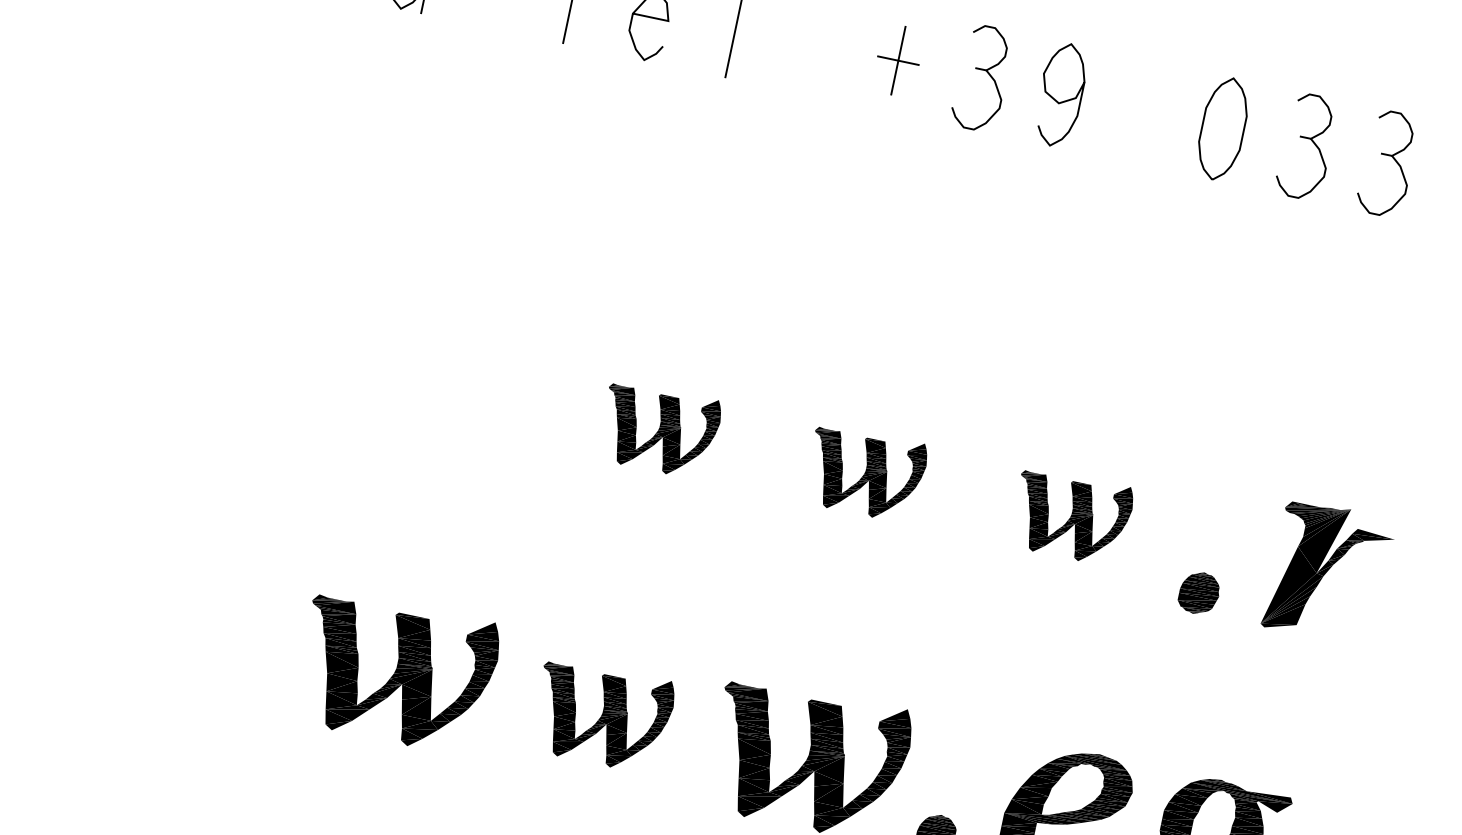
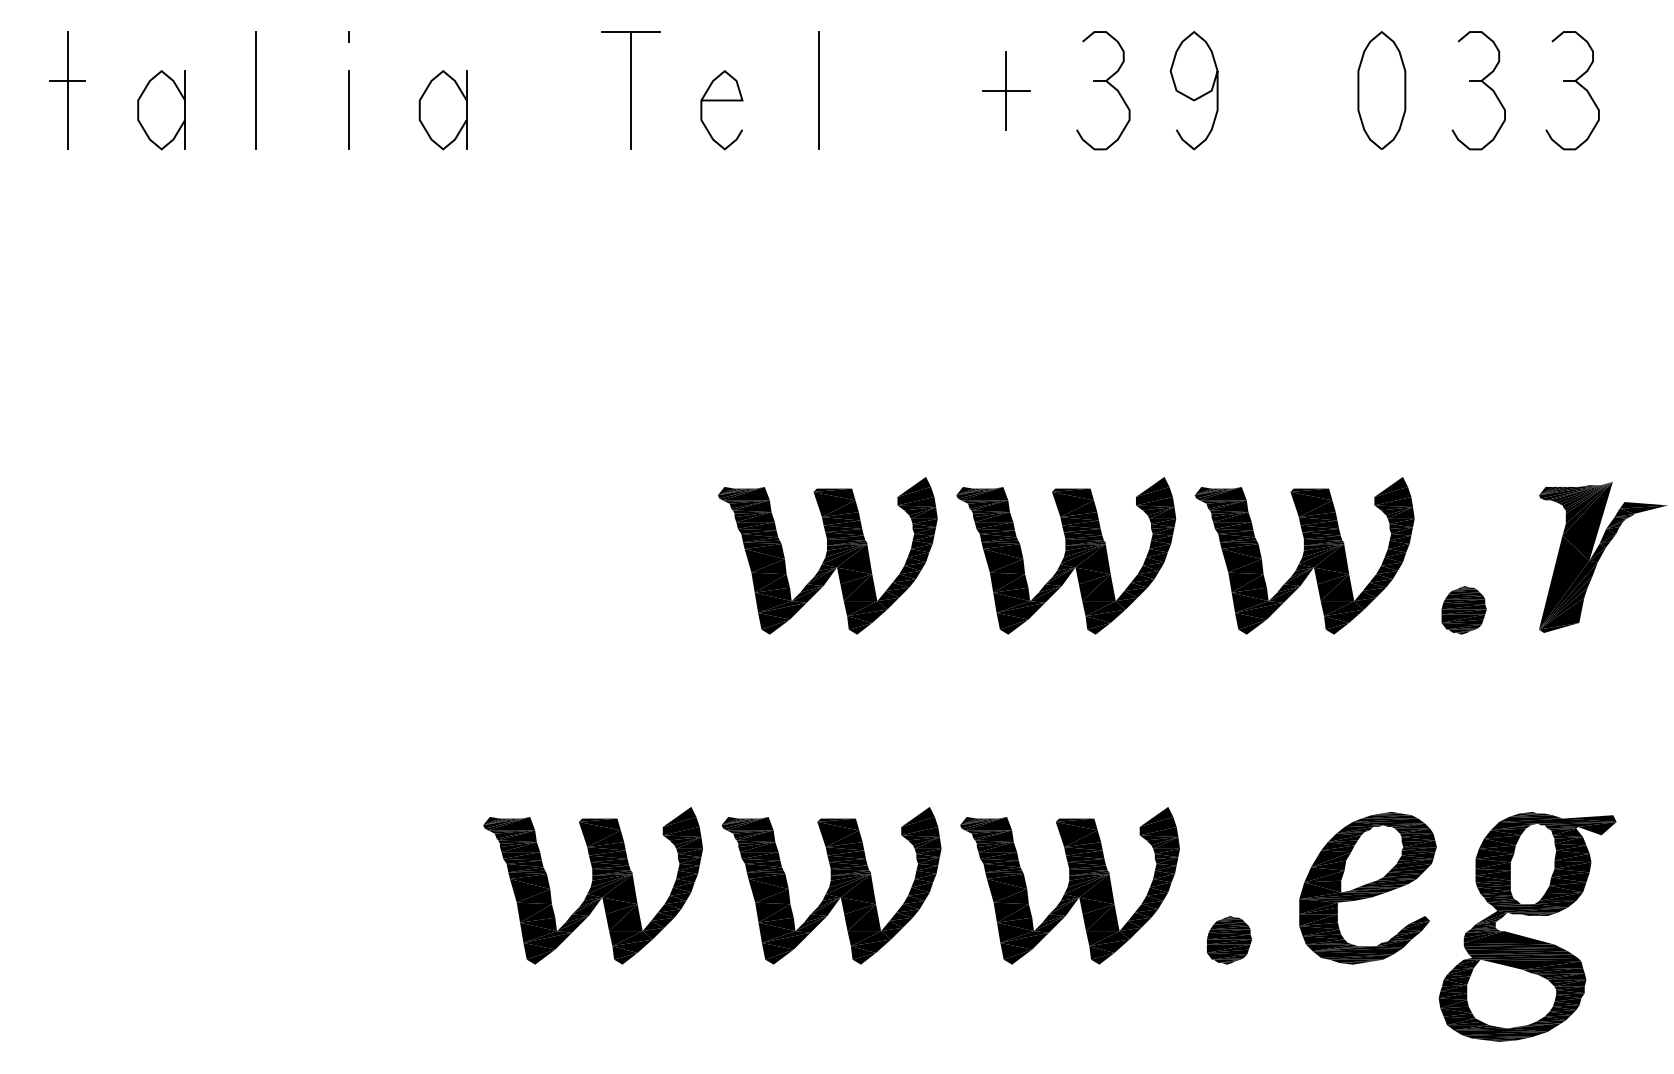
part: (659, 429) -> (827, 555), size x1.67
part: (865, 473) -> (1066, 555), size x1.67
part: (1071, 516) -> (1304, 555), size x1.67
part: (602, 715) -> (831, 885), size x1.43

